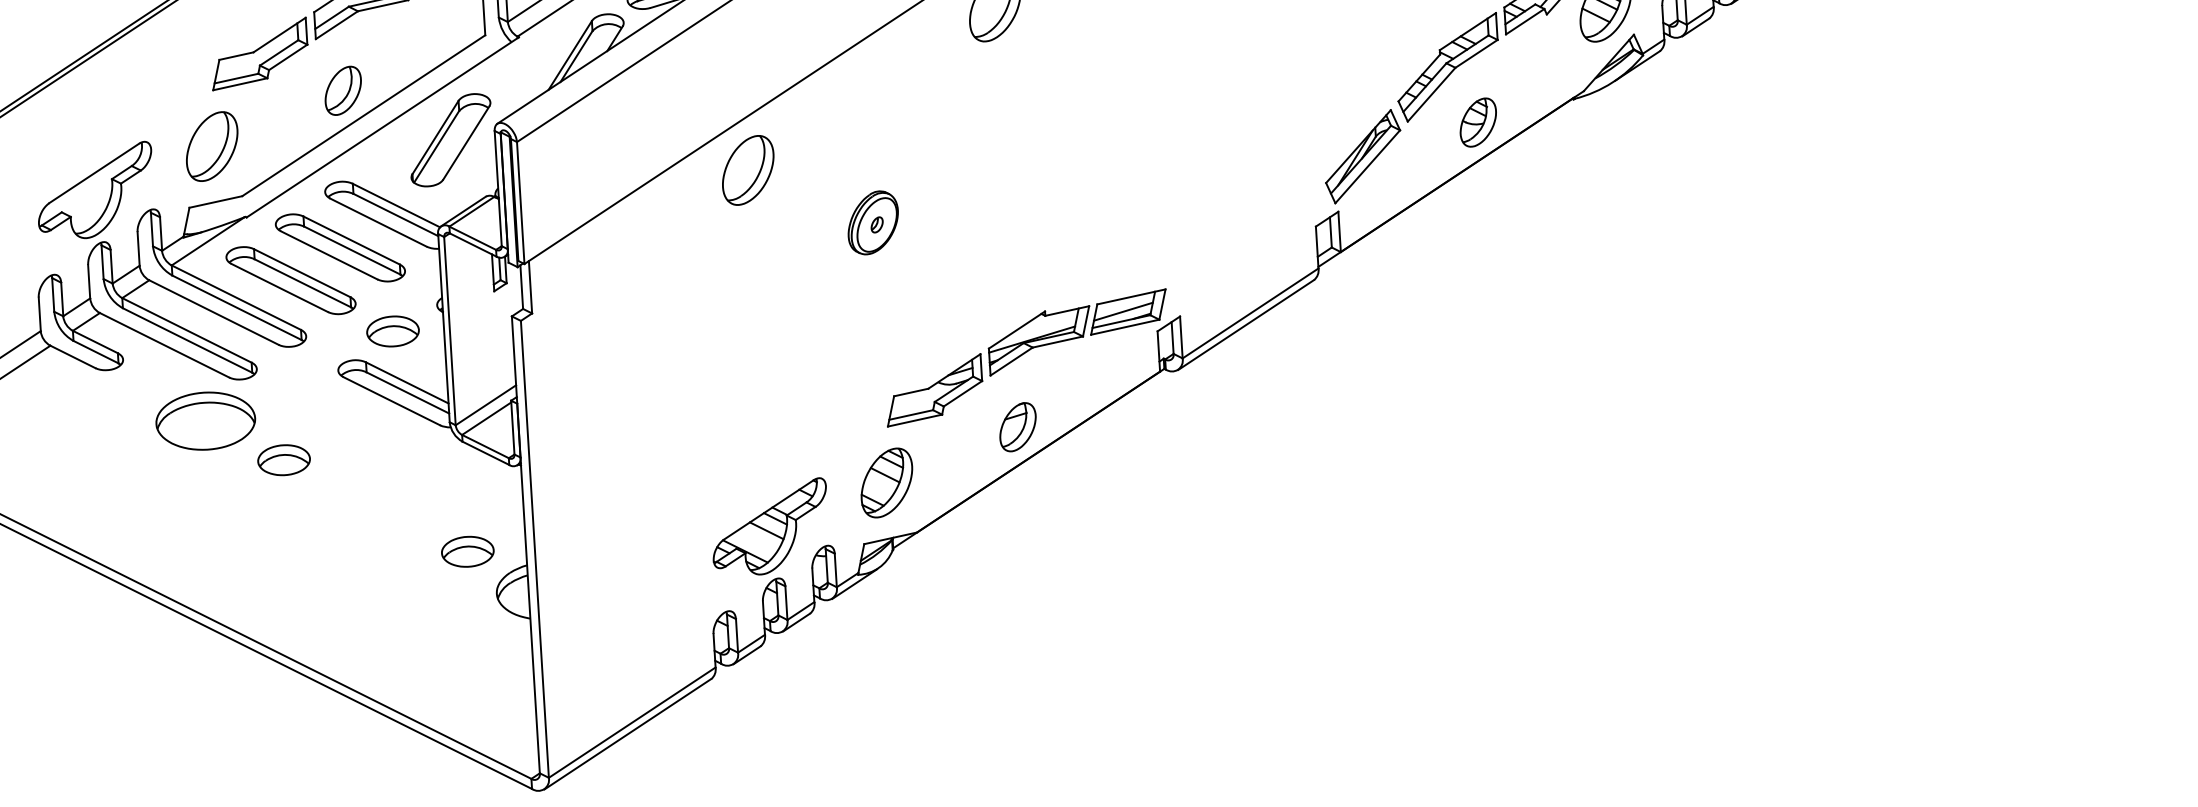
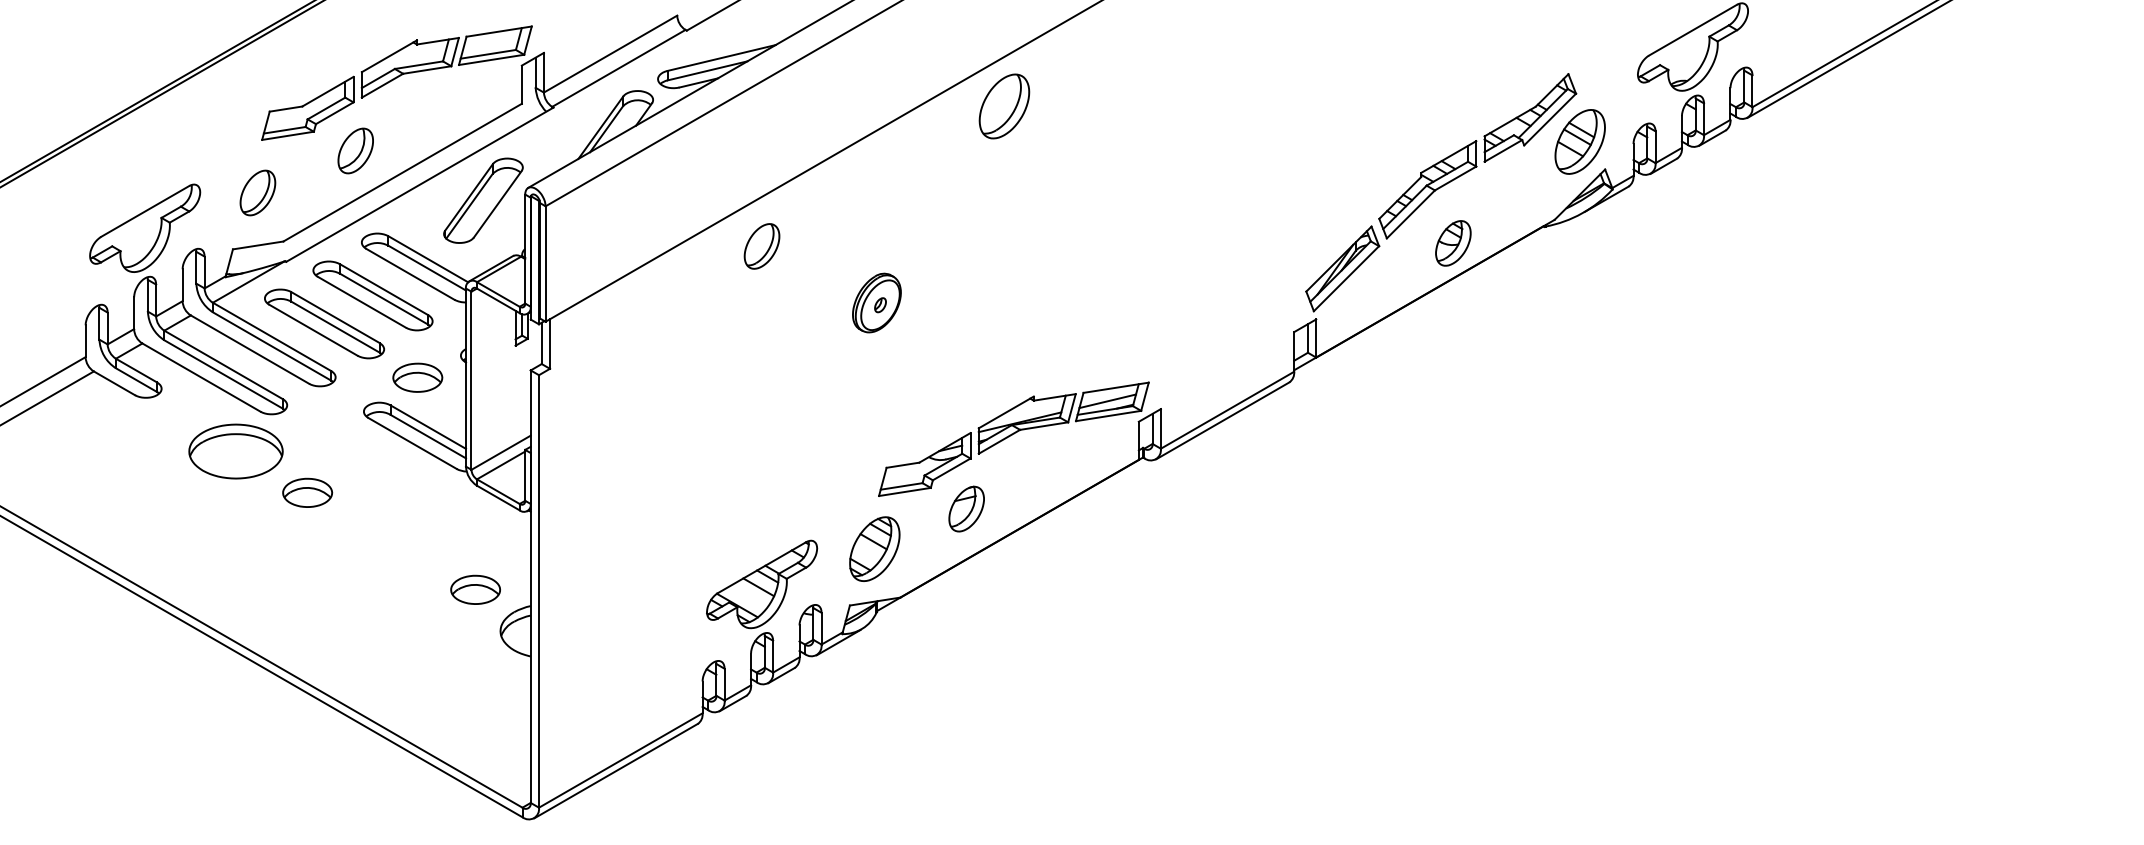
part: (342, 90) -> (355, 150), moved
part: (211, 146) -> (257, 192), size x0.7
part: (747, 170) -> (761, 246), size x0.7
part: (1017, 426) -> (966, 508), moved

